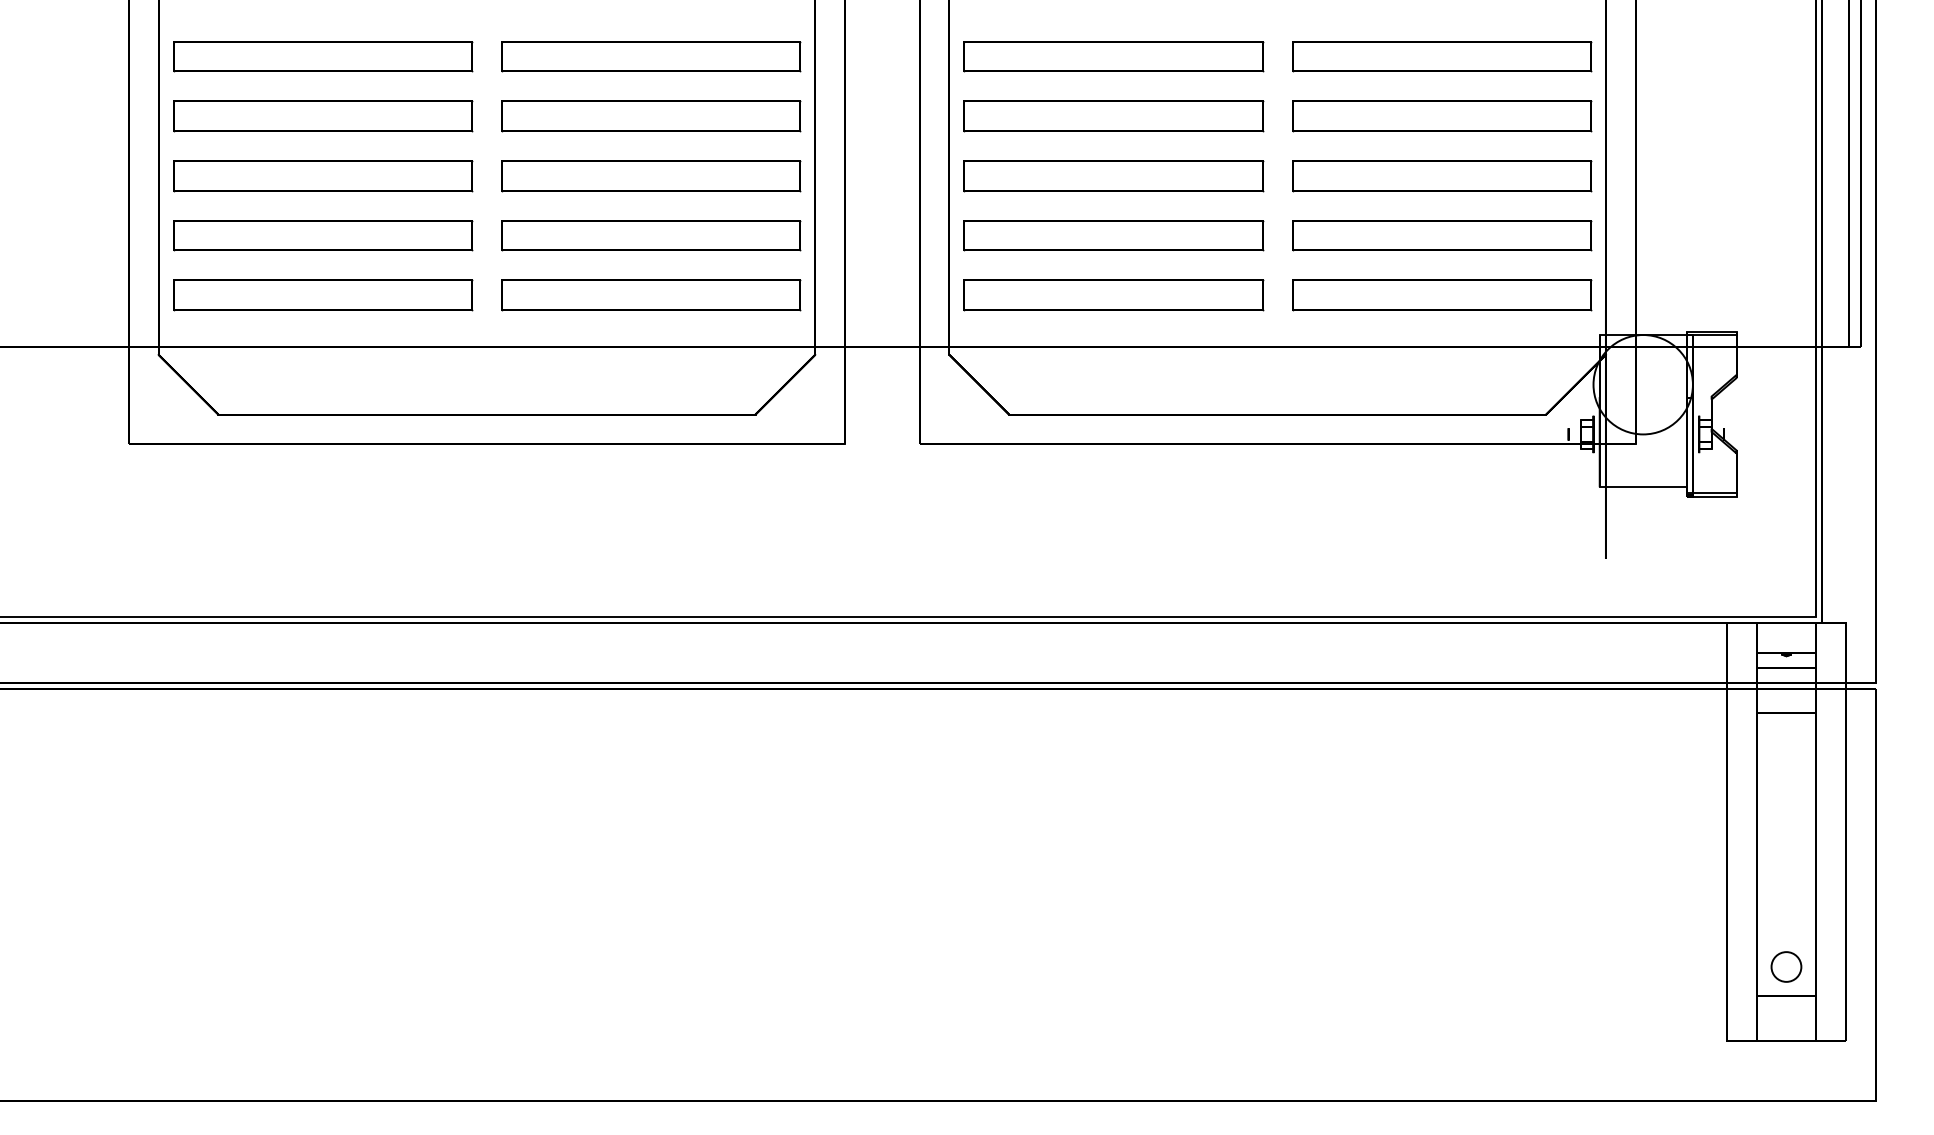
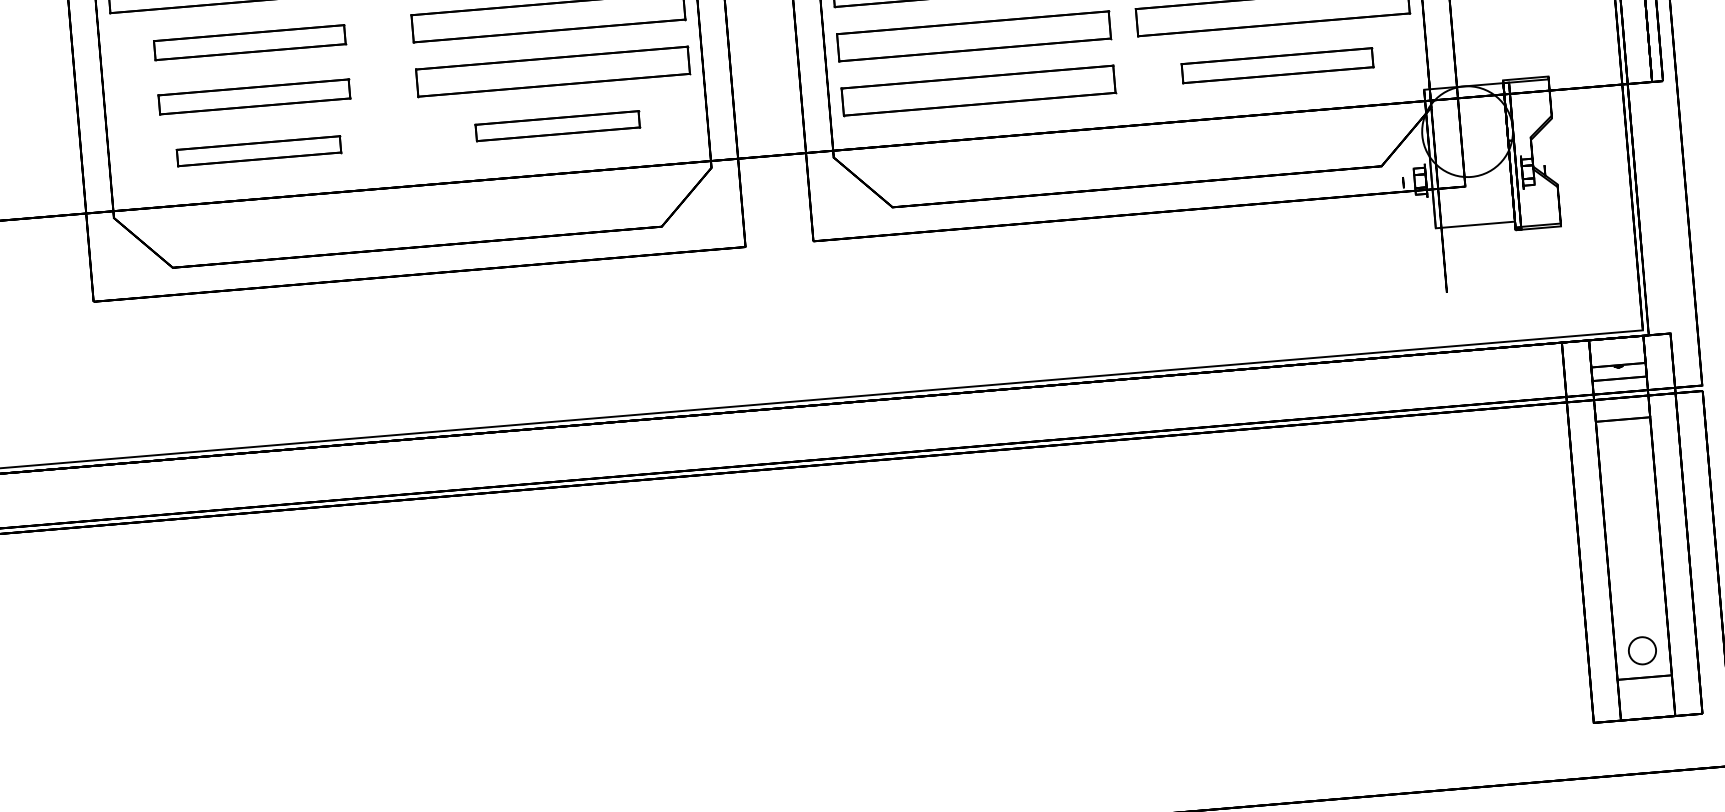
part: (323, 176) -> (250, 43), size x0.7
part: (323, 235) -> (254, 96), size x0.7
part: (323, 295) -> (259, 151), size x0.6
part: (651, 295) -> (557, 126), size x0.6
part: (1442, 295) -> (1278, 65), size x0.7

